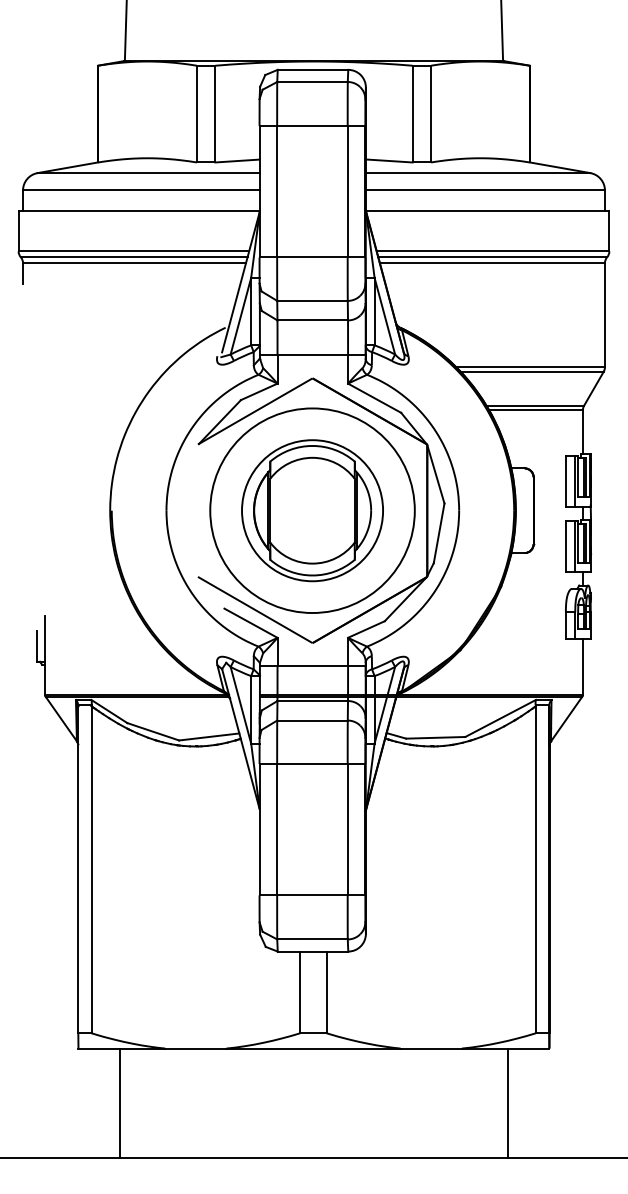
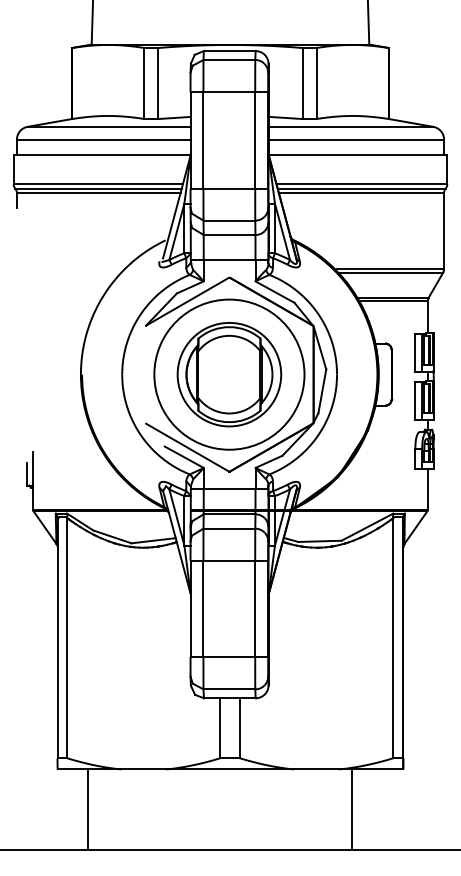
line: (507, 1103) -> (351, 809), moved

